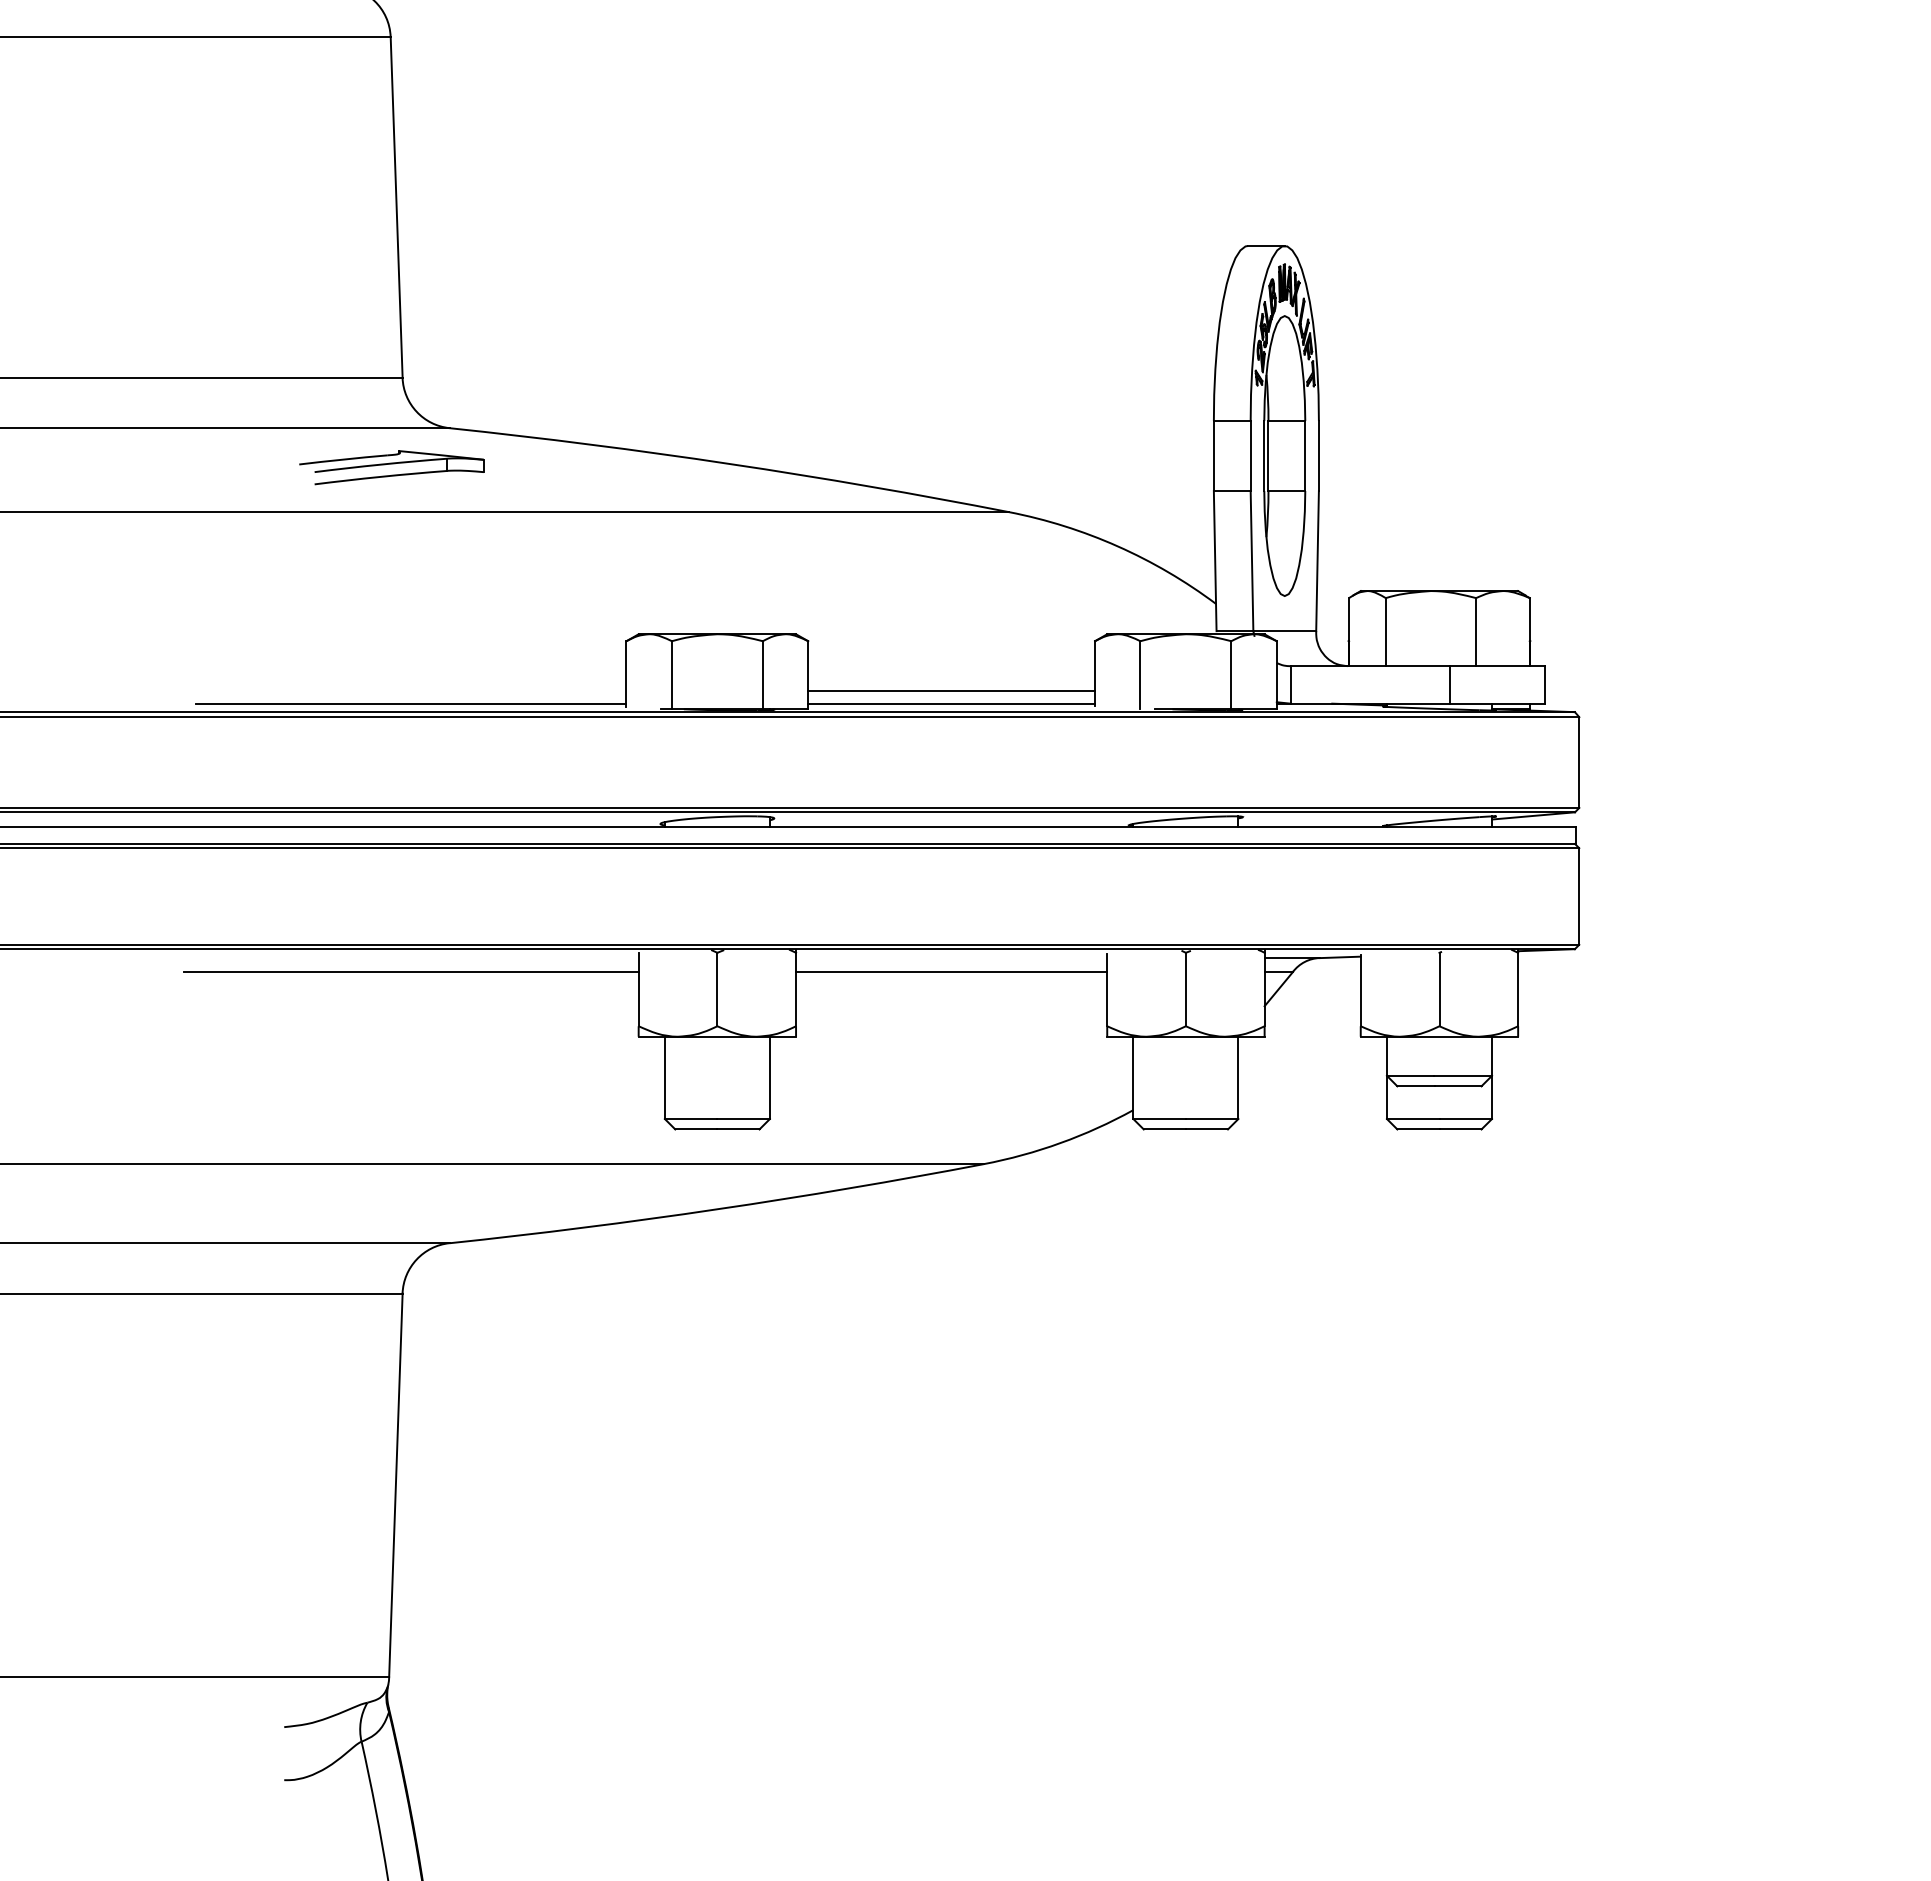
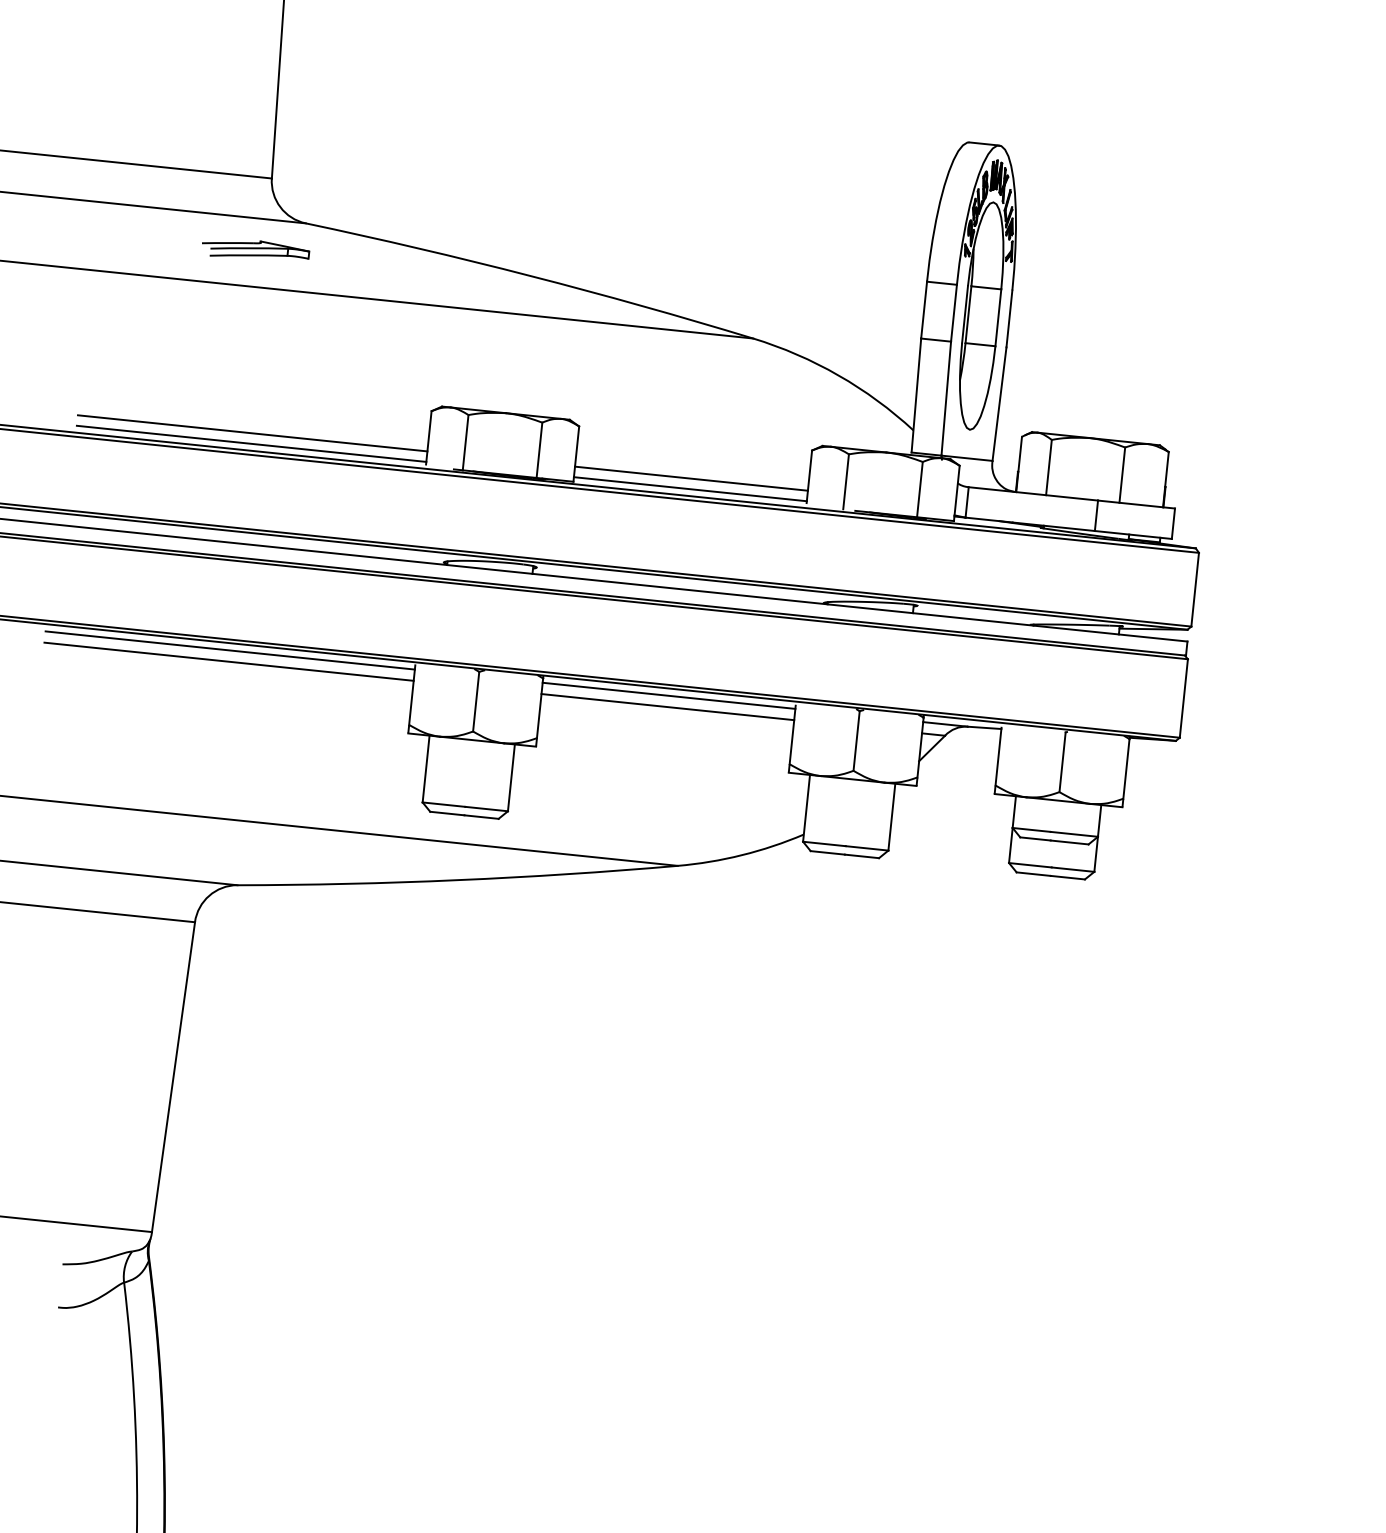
part: (391, 467) -> (255, 250), size x0.71
line: (411, 690) -> (252, 433), added
line: (410, 958) -> (229, 650), added
line: (951, 958) -> (668, 696), added

